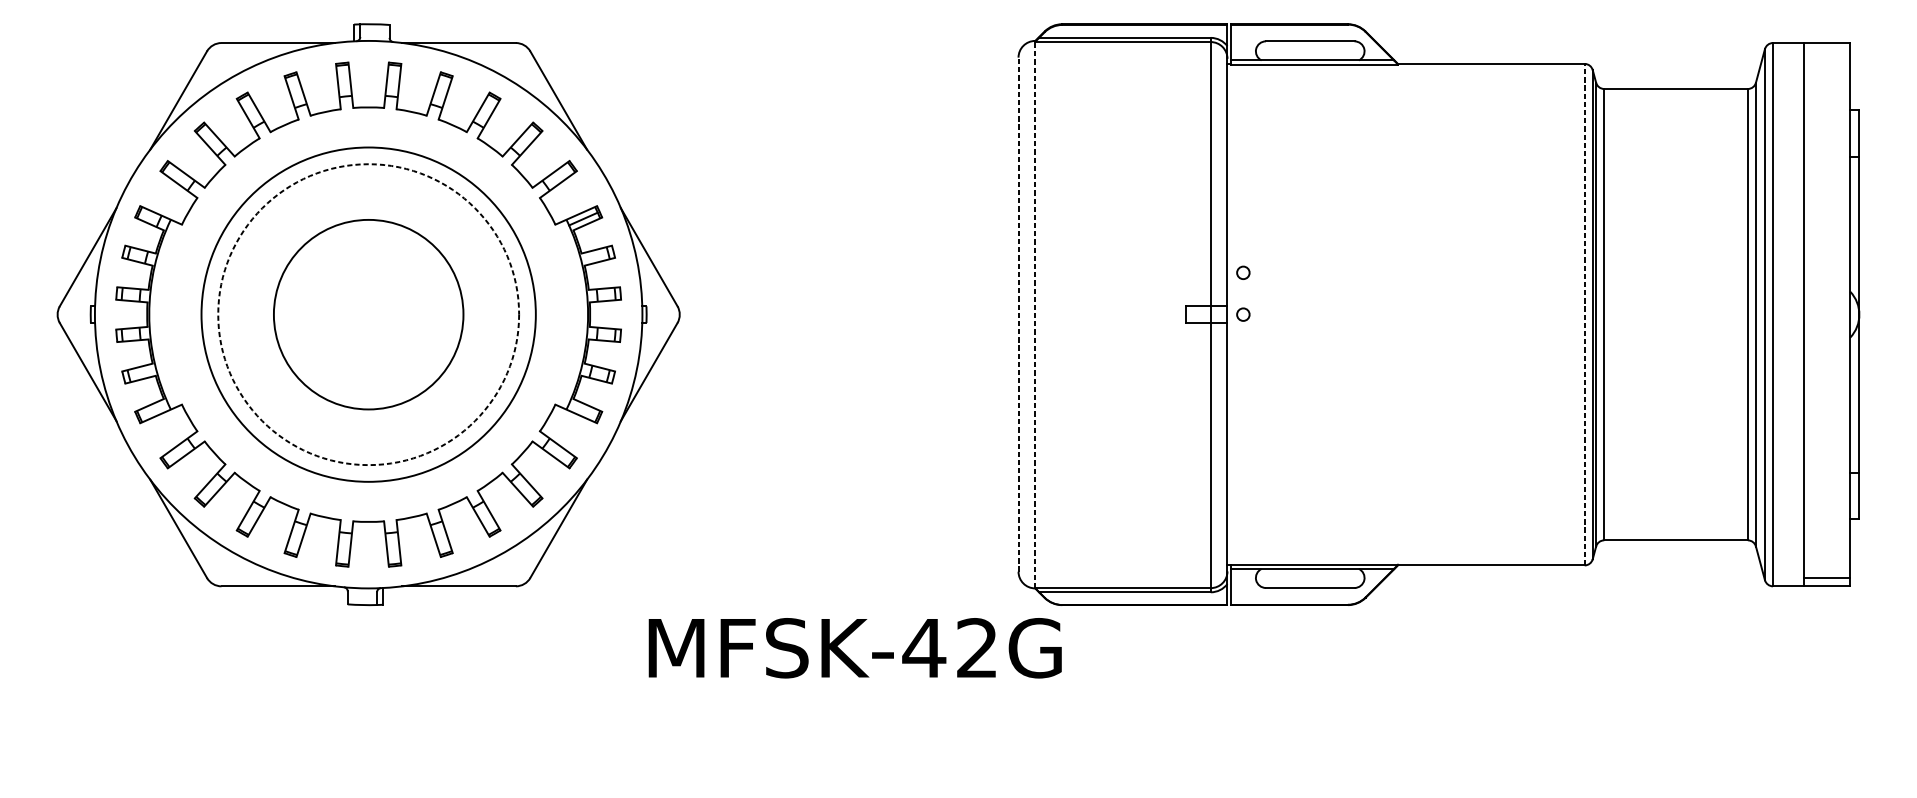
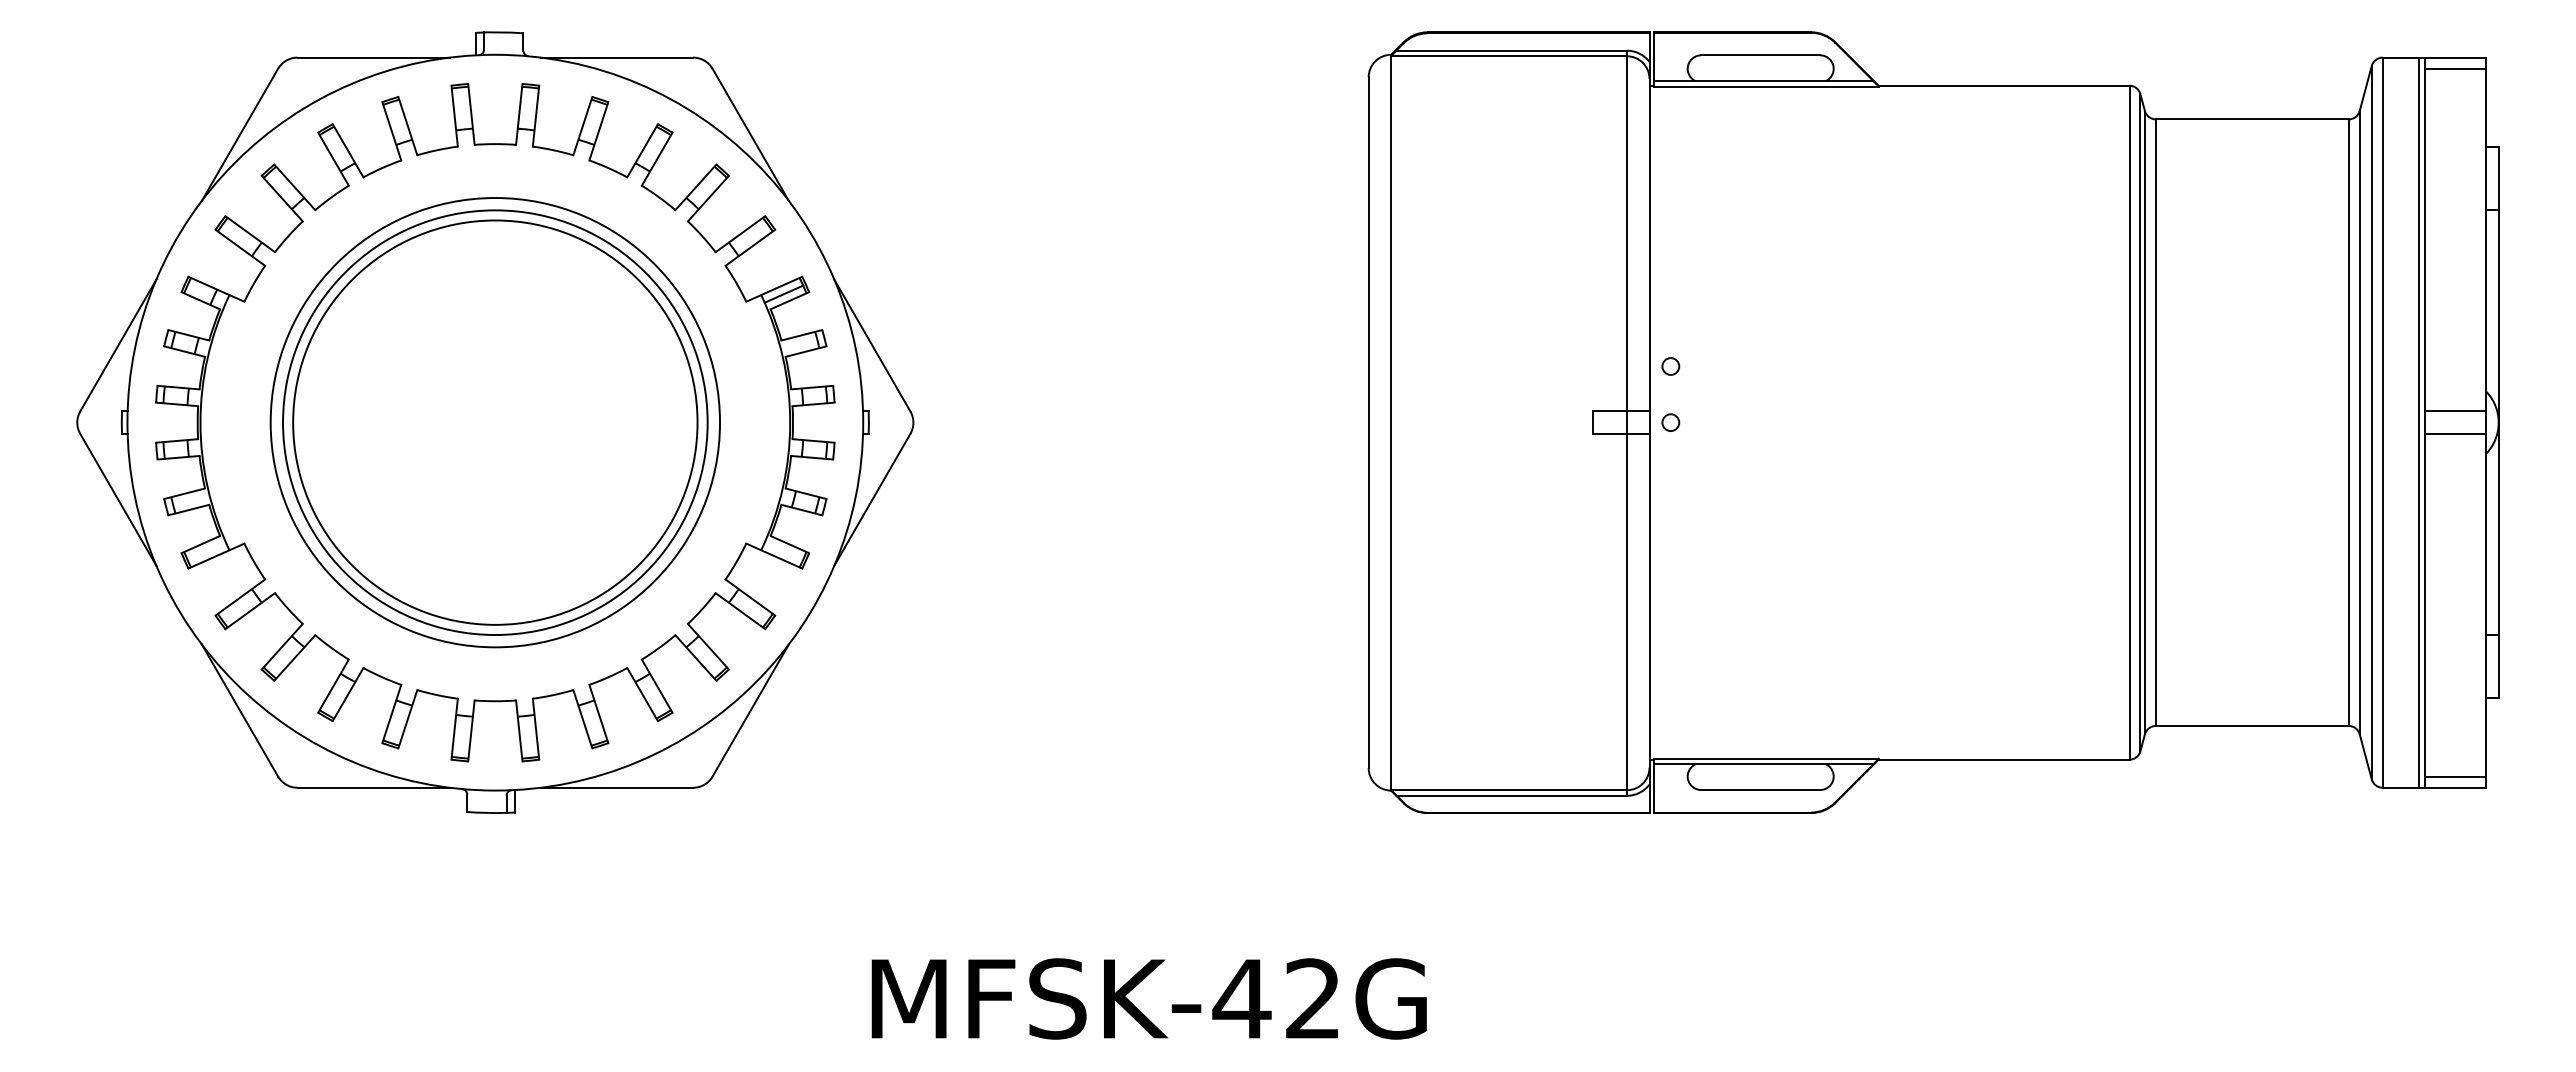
line: (1827, 51) -> (2455, 68), added
line: (1827, 306) -> (2455, 411), added
circle: (368, 314) -> (495, 422), dashed -> solid
circle: (368, 314) -> (495, 422), size x1.67
line: (1018, 314) -> (1368, 422), dashed -> solid
line: (1035, 314) -> (1391, 422), dashed -> solid
line: (1584, 314) -> (2129, 422), dashed -> solid
line: (1799, 314) -> (2418, 422), added
line: (1827, 322) -> (2455, 433), added
text: (854, 647) -> (1148, 998), moved

